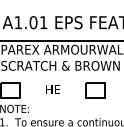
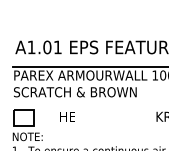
part: (94, 90) -> (110, 117), removed

